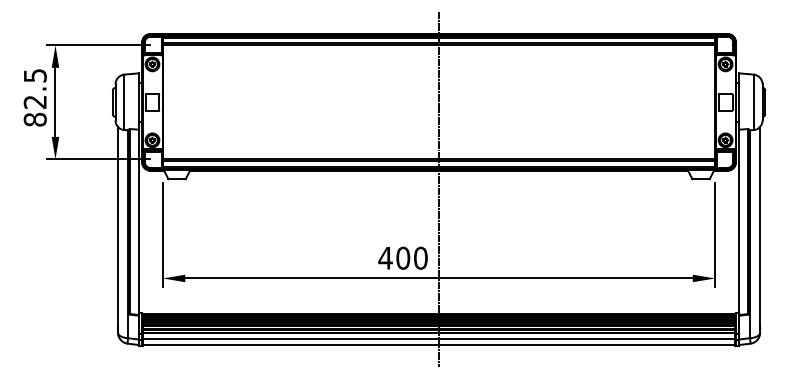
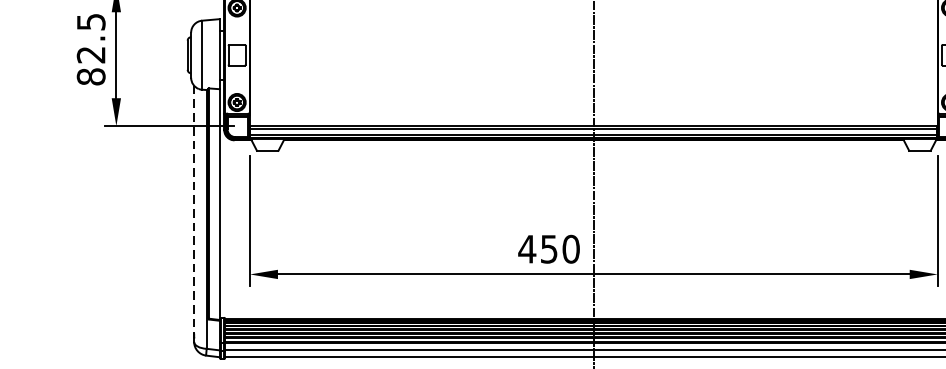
line: (117, 226) -> (193, 209), solid -> dashed
text: (403, 257) -> (549, 248), 400 -> 450

